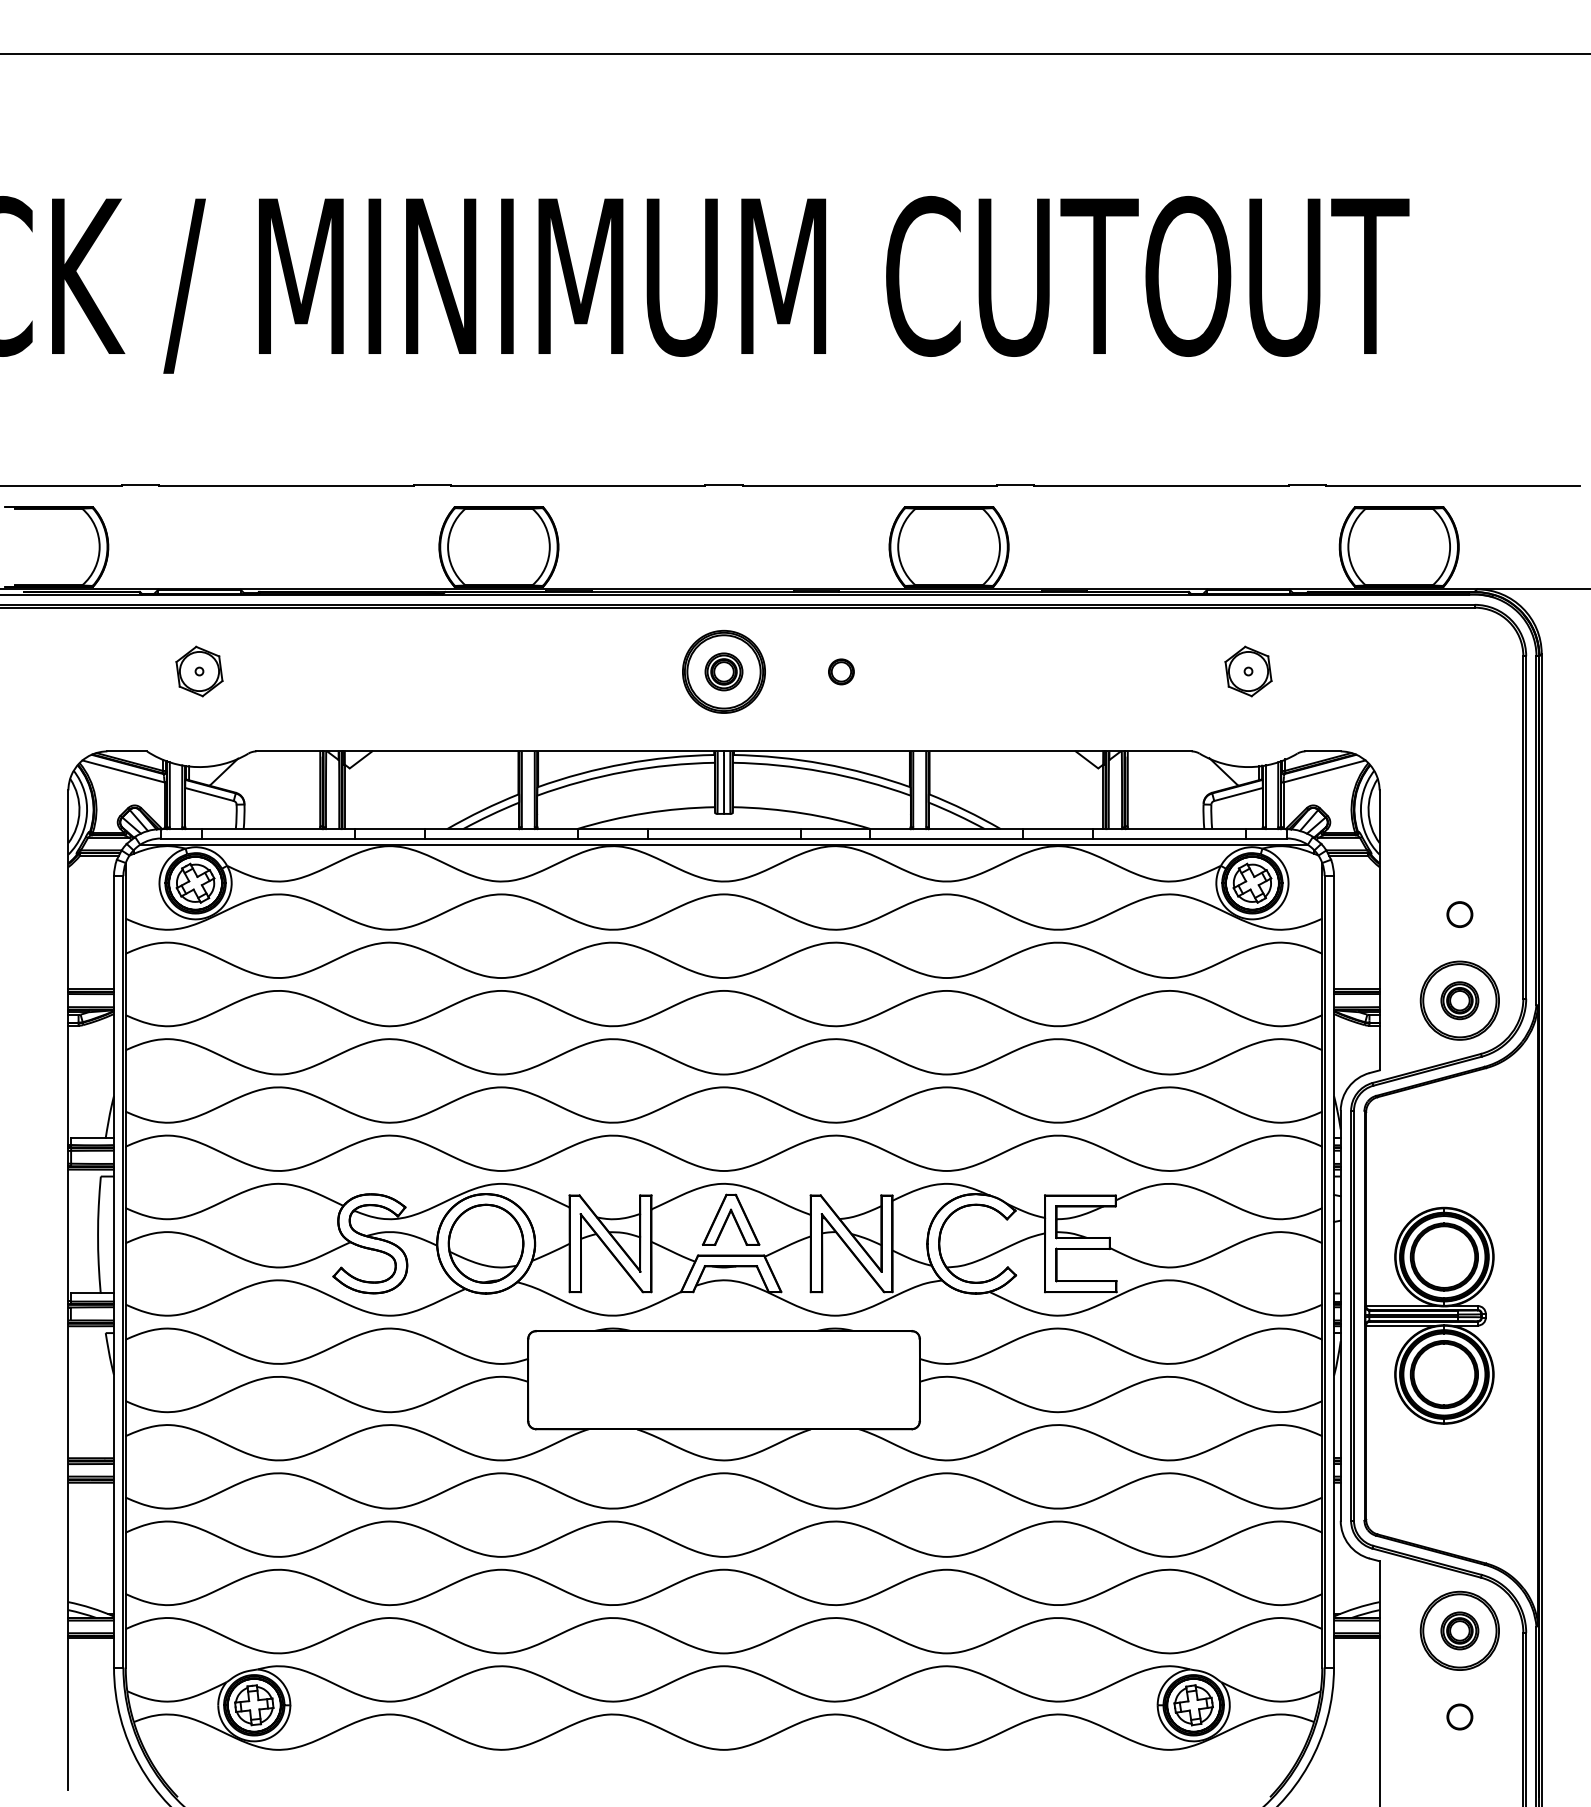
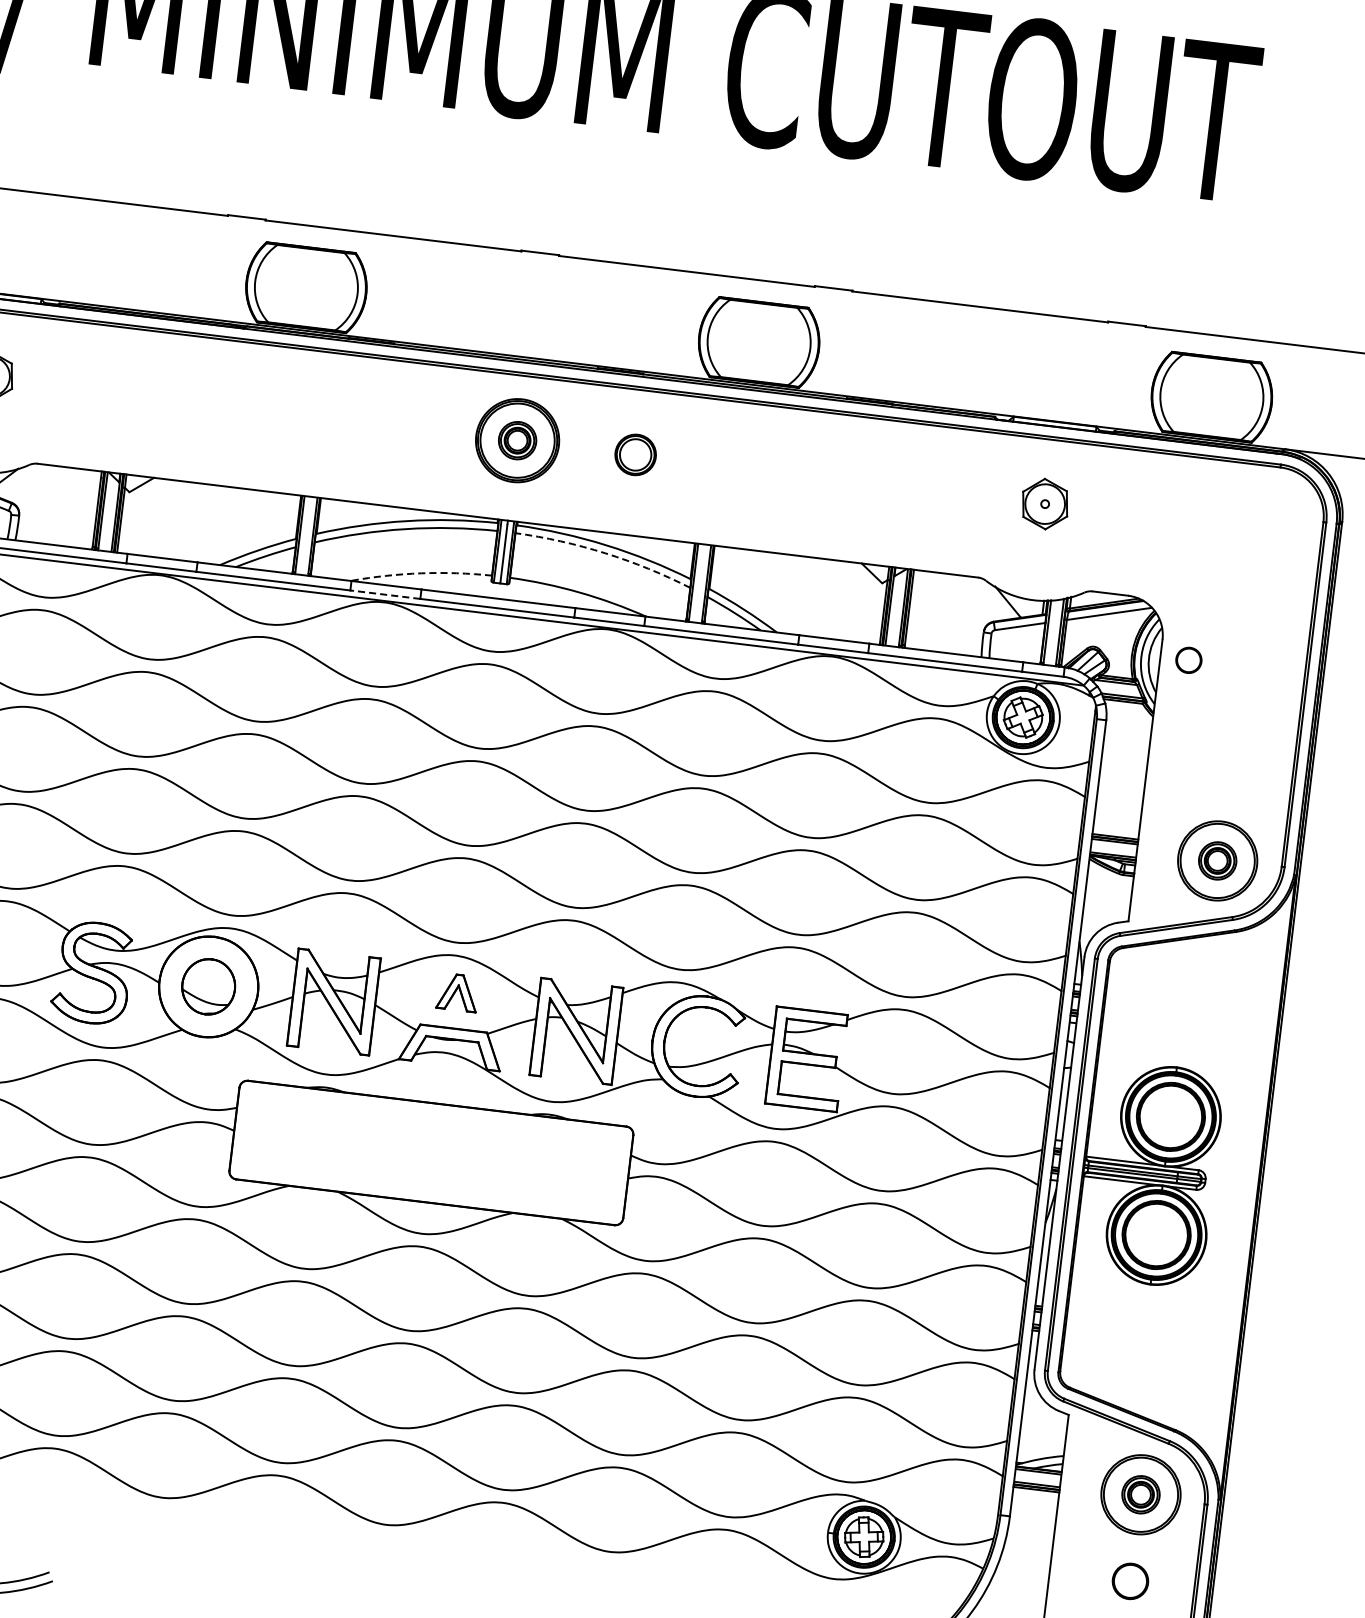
part: (841, 671) -> (635, 454), size x1.6
arc: (823, 771) -> (605, 552), solid -> dashed
arc: (645, 813) -> (421, 573), solid -> dashed
line: (612, 838) -> (385, 594), solid -> dashed
circle: (1459, 914) -> (1188, 660), moved
part: (730, 1219) -> (457, 992), size x0.7
part: (485, 1243) -> (208, 986), size x0.7
circle: (1459, 1716) -> (1130, 1580), size x1.4

